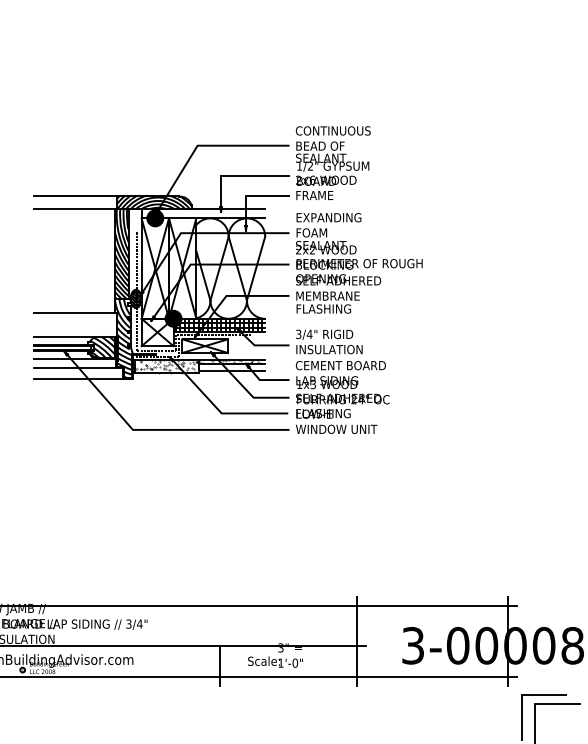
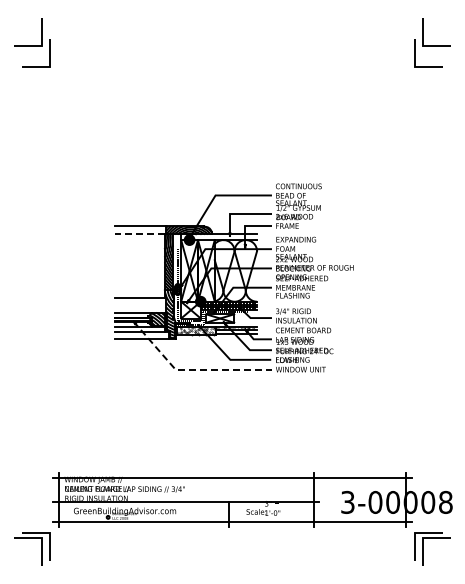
line: (73, 209) -> (139, 234), solid -> dashed
line: (158, 429) -> (191, 369), solid -> dashed

